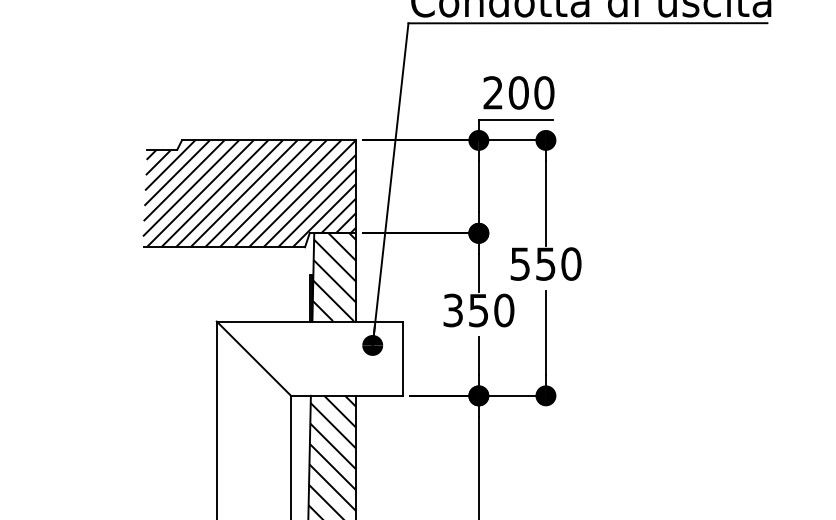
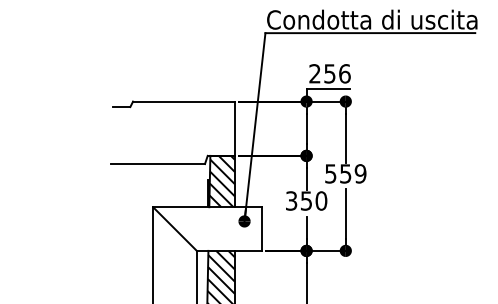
text: (531, 92) -> (337, 73), 200 -> 256
hatch: (249, 193) -> (172, 132), removed
text: (571, 263) -> (360, 173), 550 -> 559

